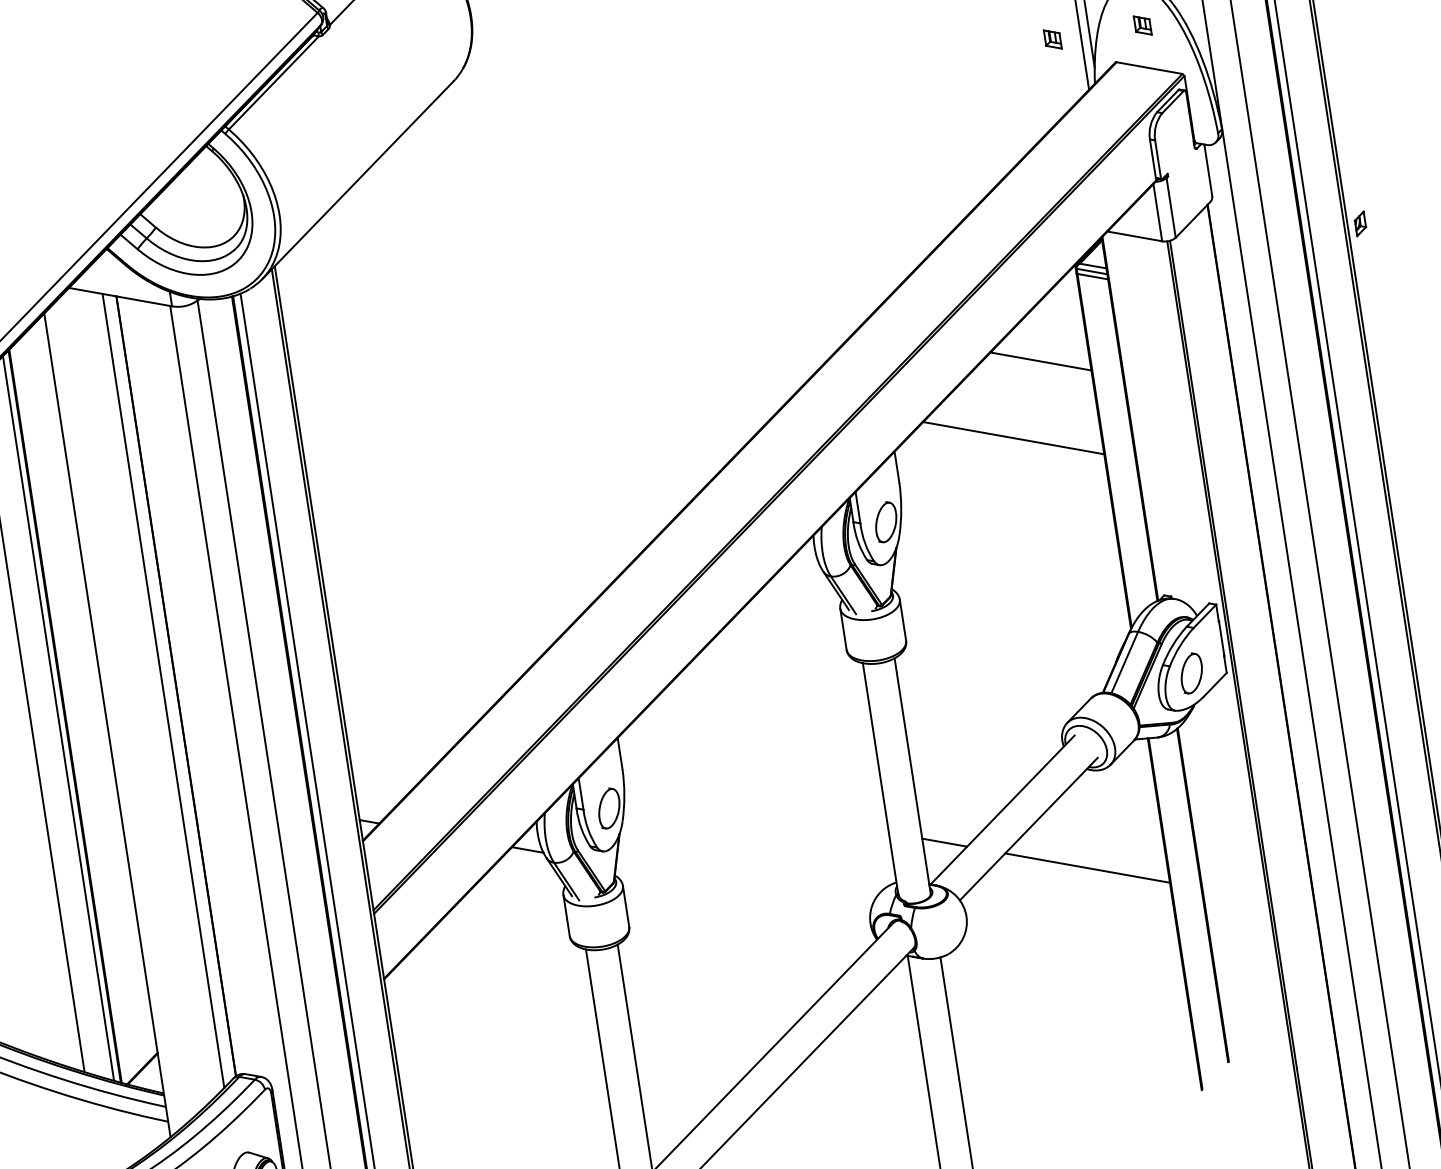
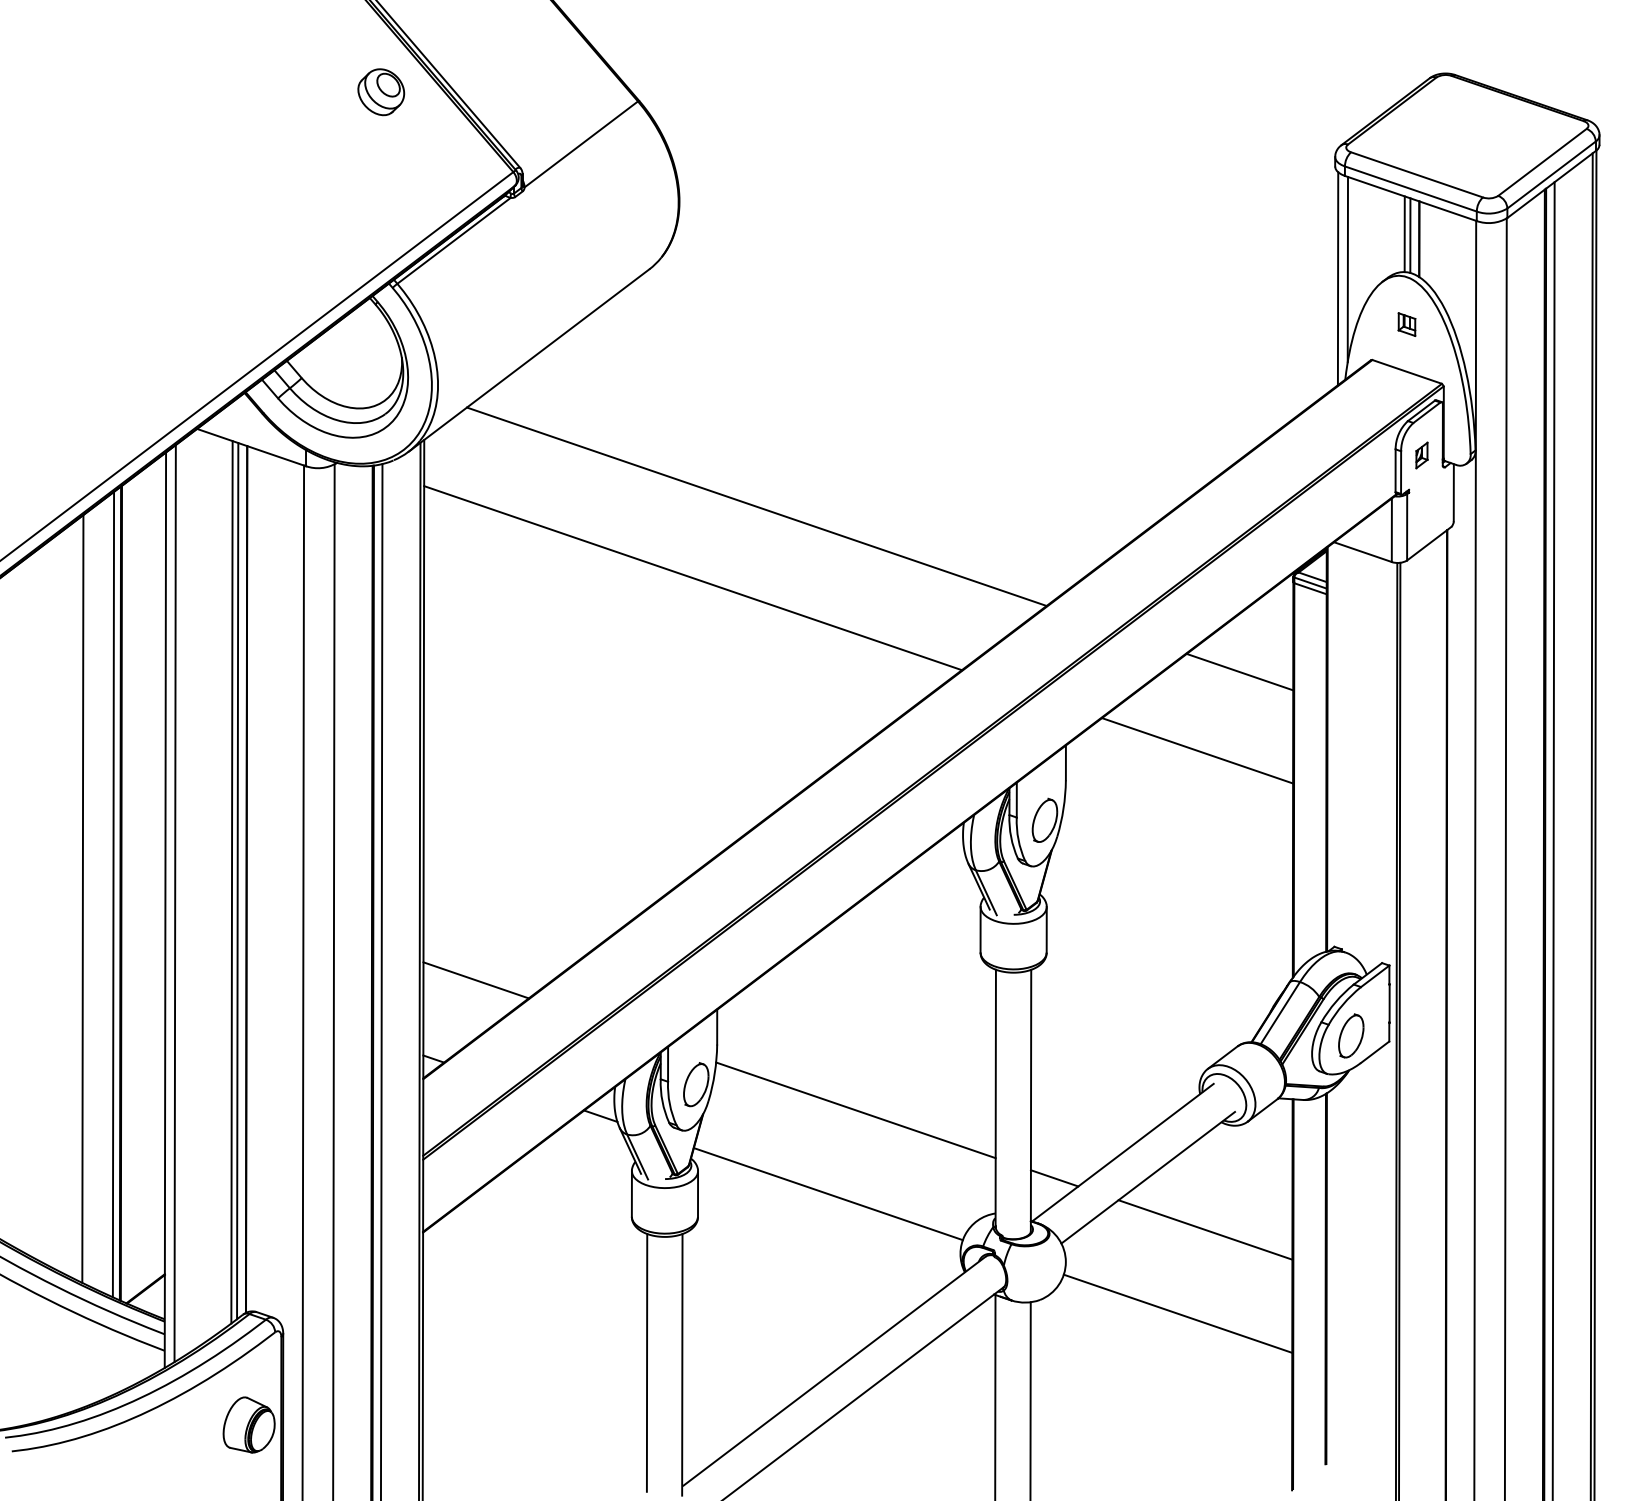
part: (1052, 39) -> (1306, 324), removed
part: (1360, 223) -> (1421, 455), moved
line: (582, 279) -> (756, 506), added
line: (535, 353) -> (692, 578), added
line: (168, 689) -> (237, 881), added
line: (114, 717) -> (174, 903), added
line: (396, 745) -> (475, 980), added
line: (756, 809) -> (855, 1110), added
line: (742, 888) -> (827, 1194), added
line: (1074, 947) -> (1177, 1313), added

